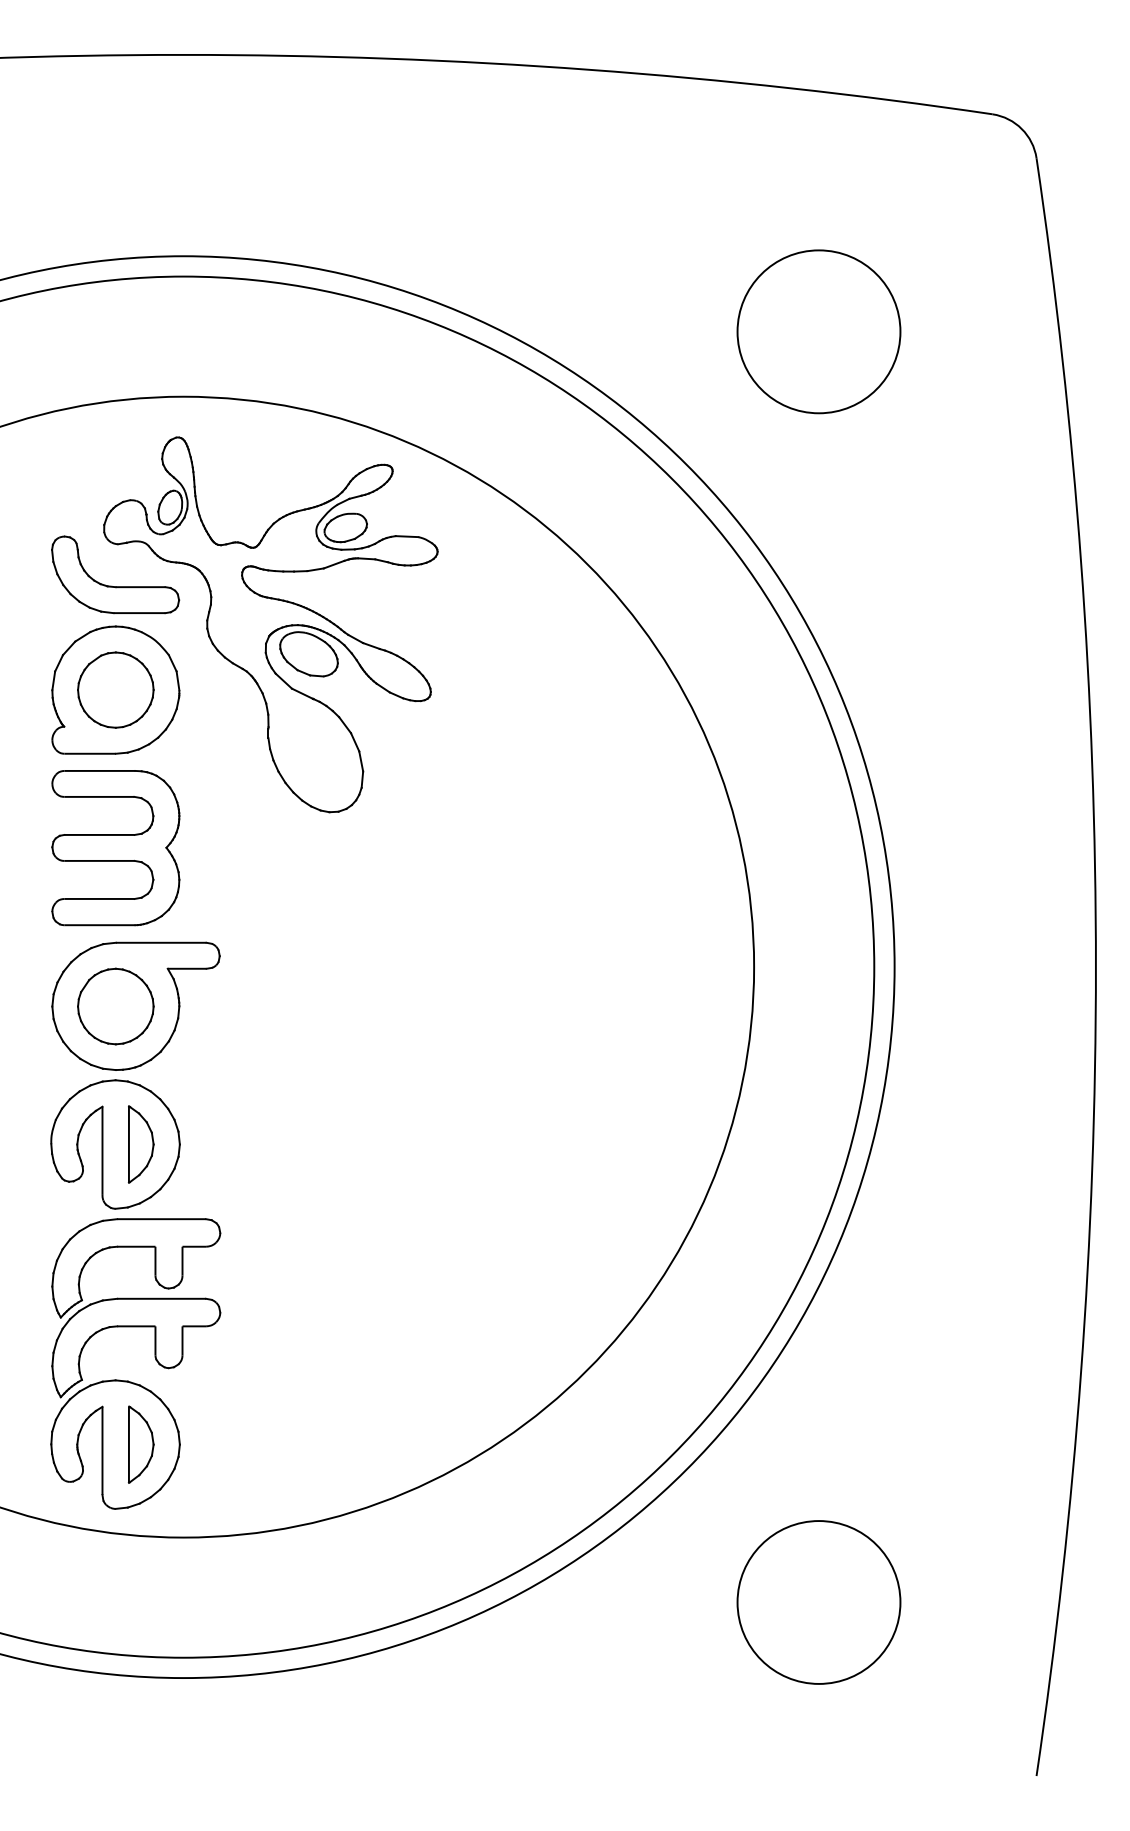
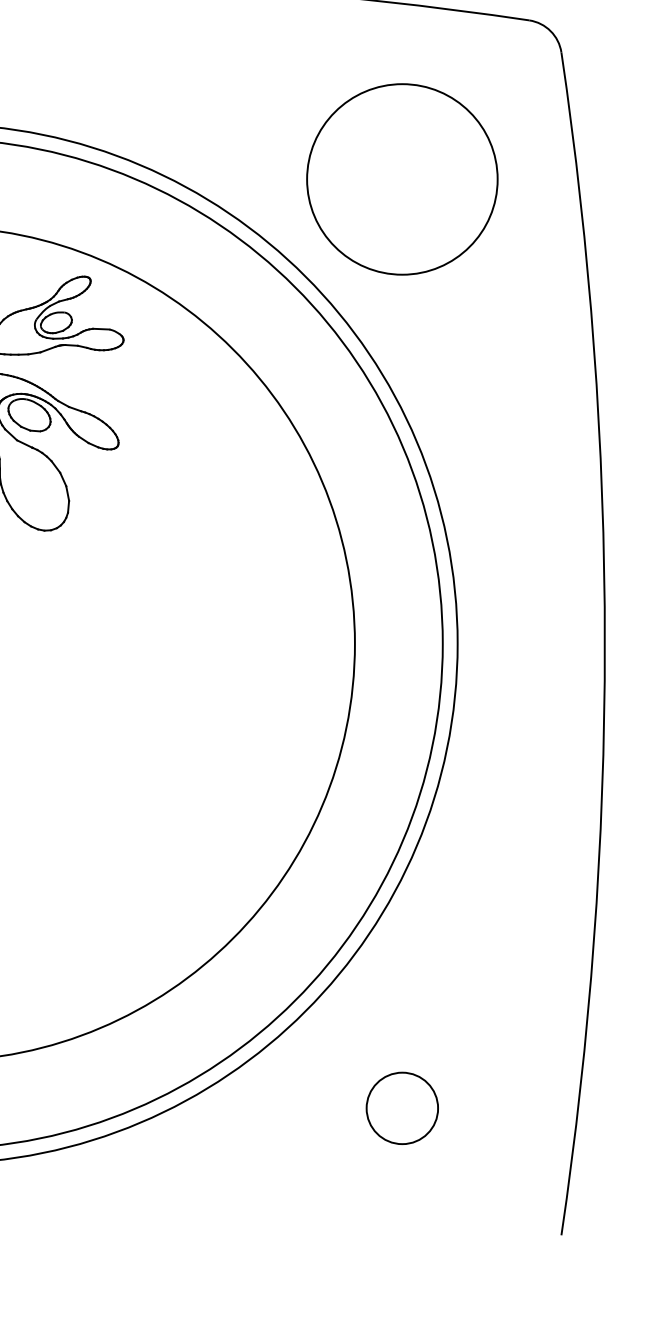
circle: (818, 331) -> (402, 179), size x1.6
circle: (818, 1602) -> (402, 1108), size x0.6

